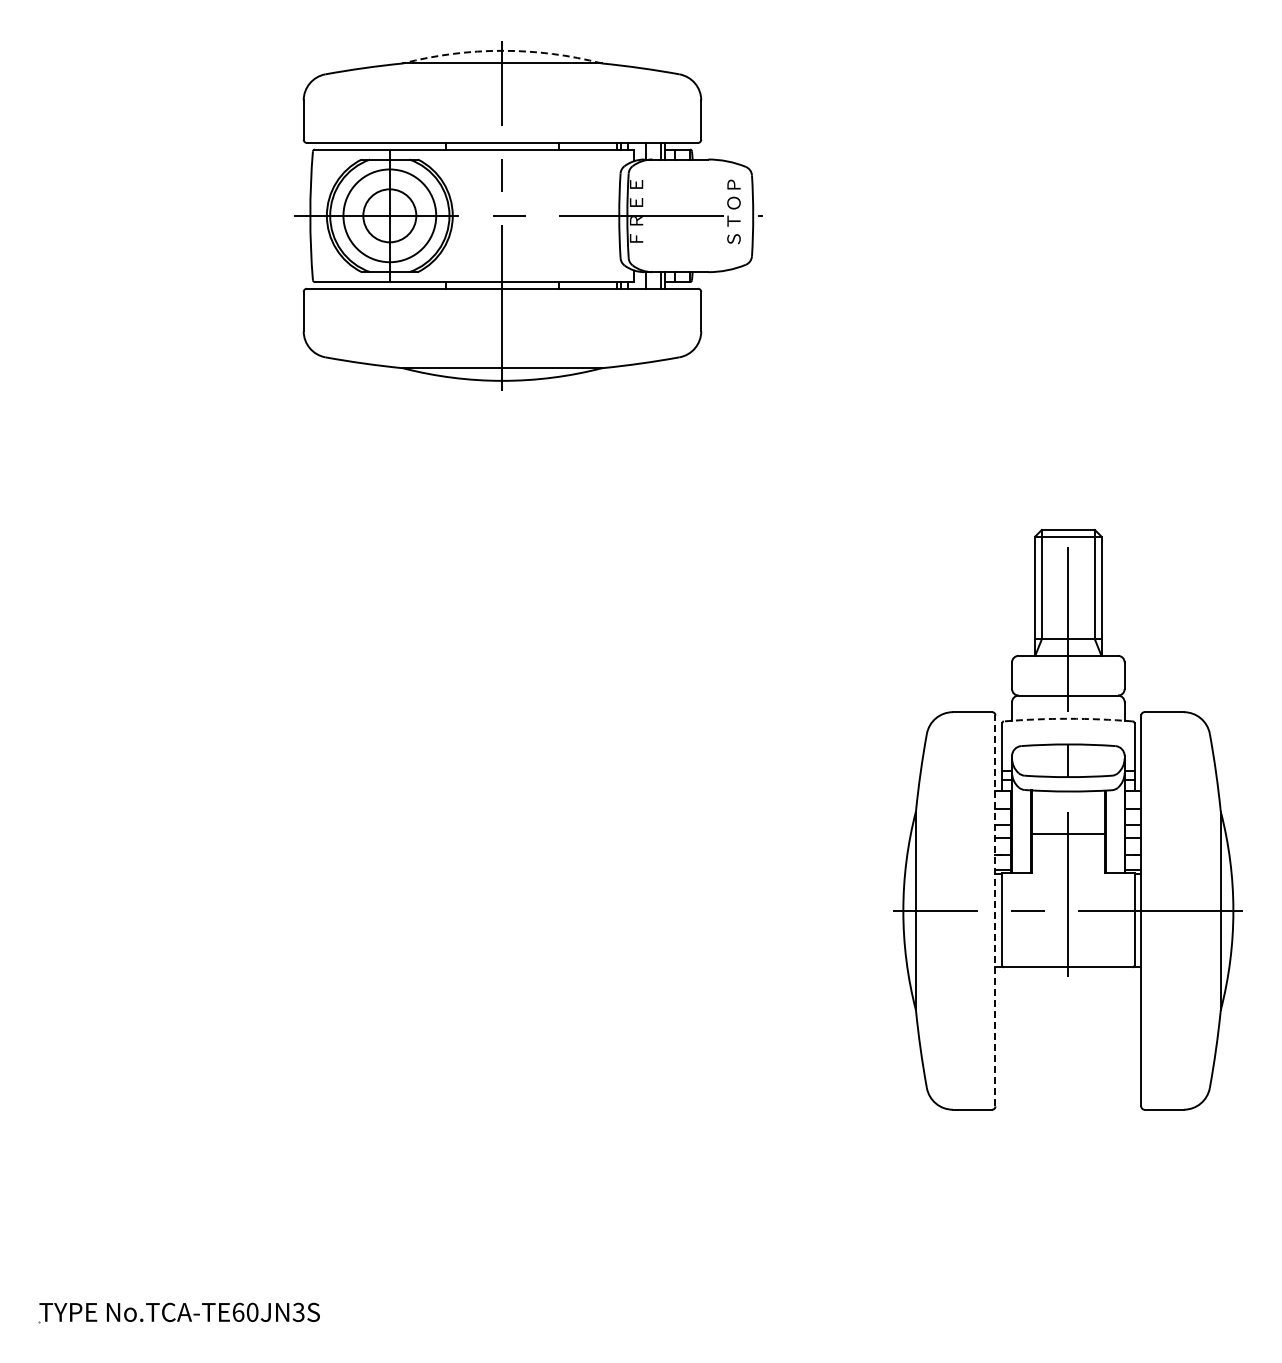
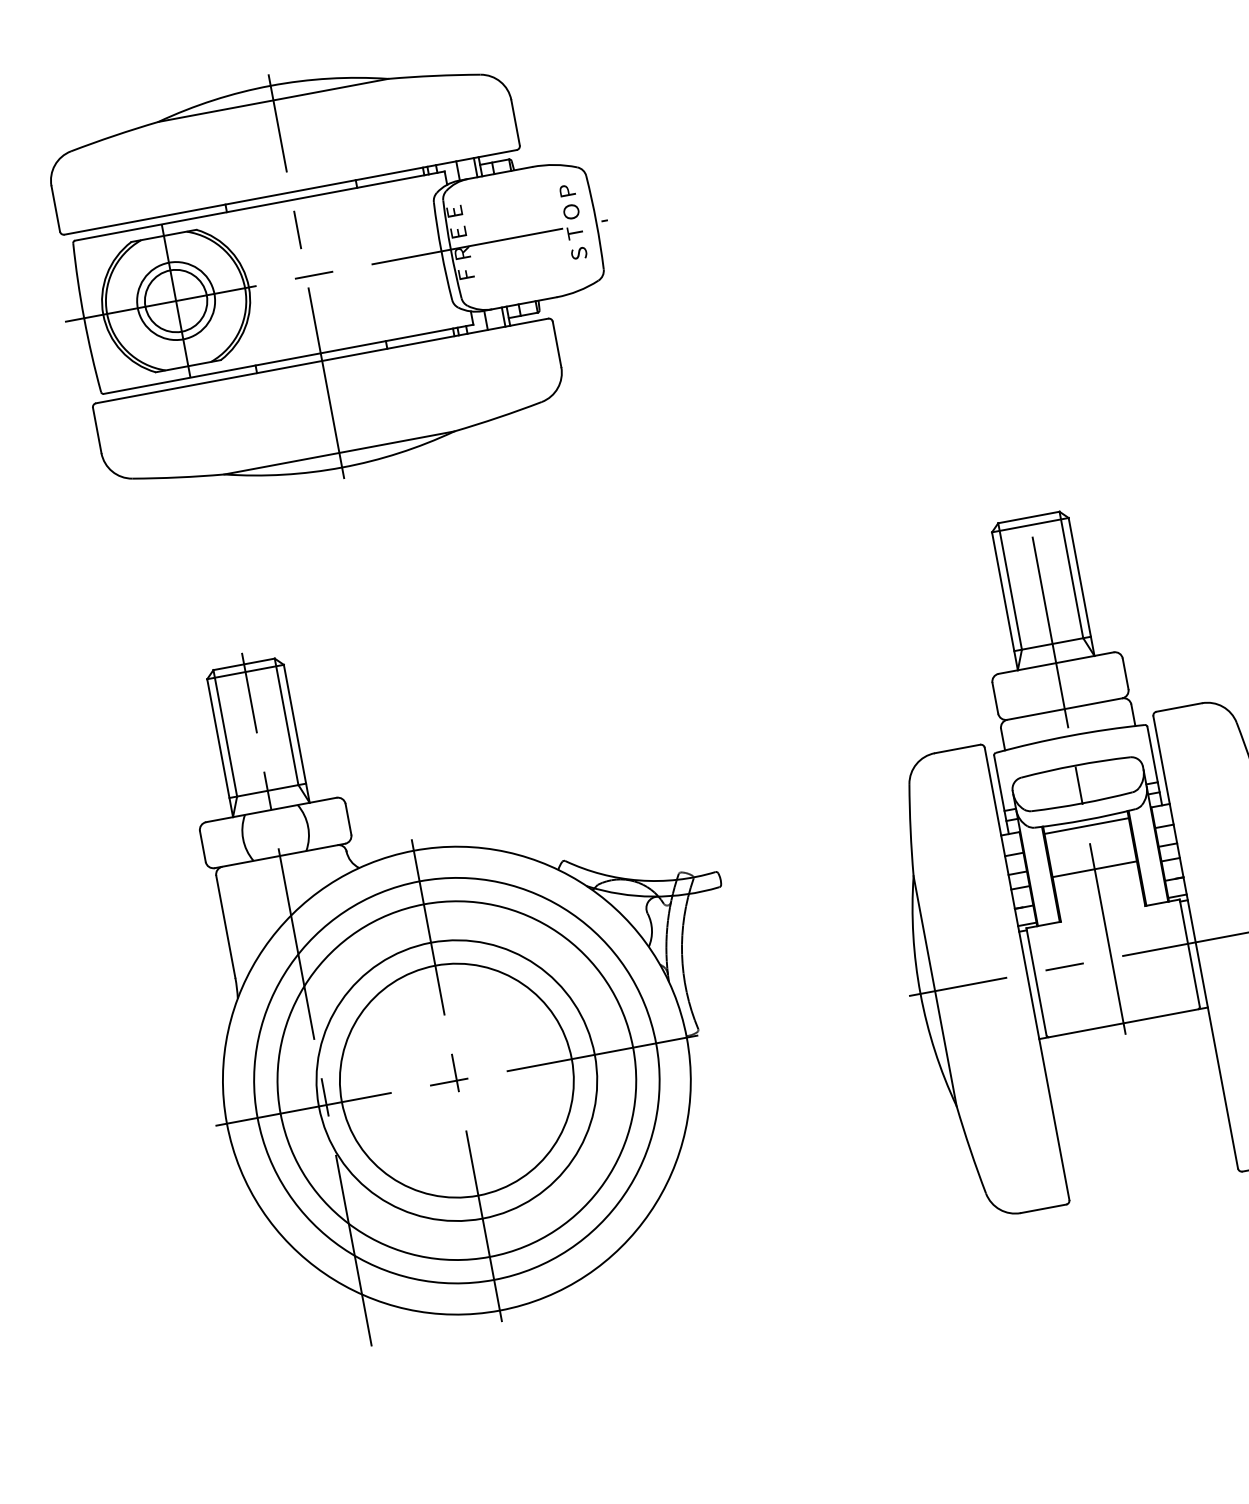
arc: (502, 50) -> (270, 85), dashed -> solid
circle: (389, 215) -> (175, 300), size x0.71
arc: (1068, 718) -> (1069, 735), dashed -> solid
line: (1067, 796) -> (1085, 825), added
part: (524, 819) -> (462, 970), added
line: (995, 910) -> (1027, 973), dashed -> solid

